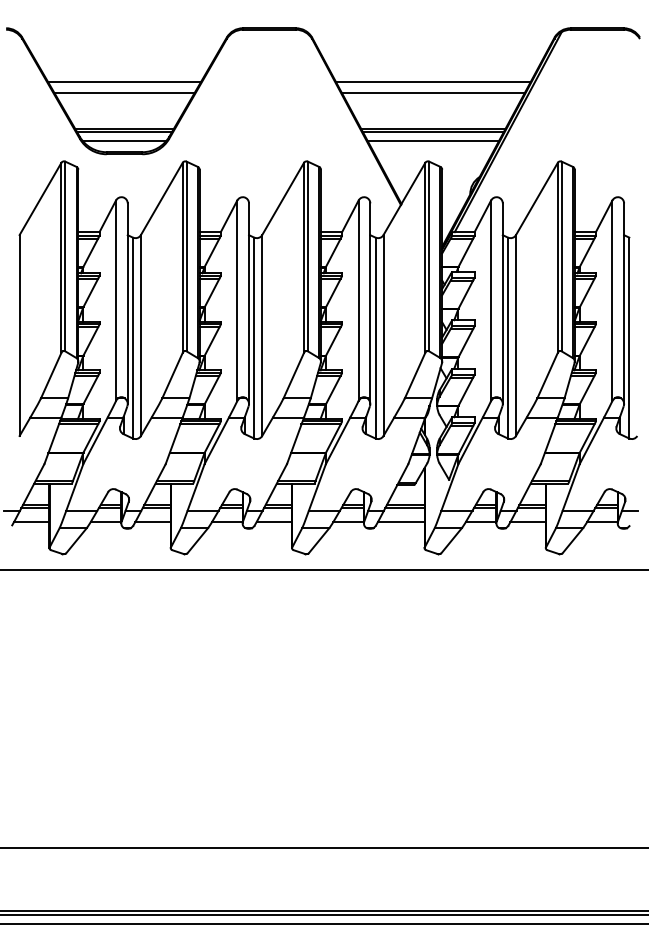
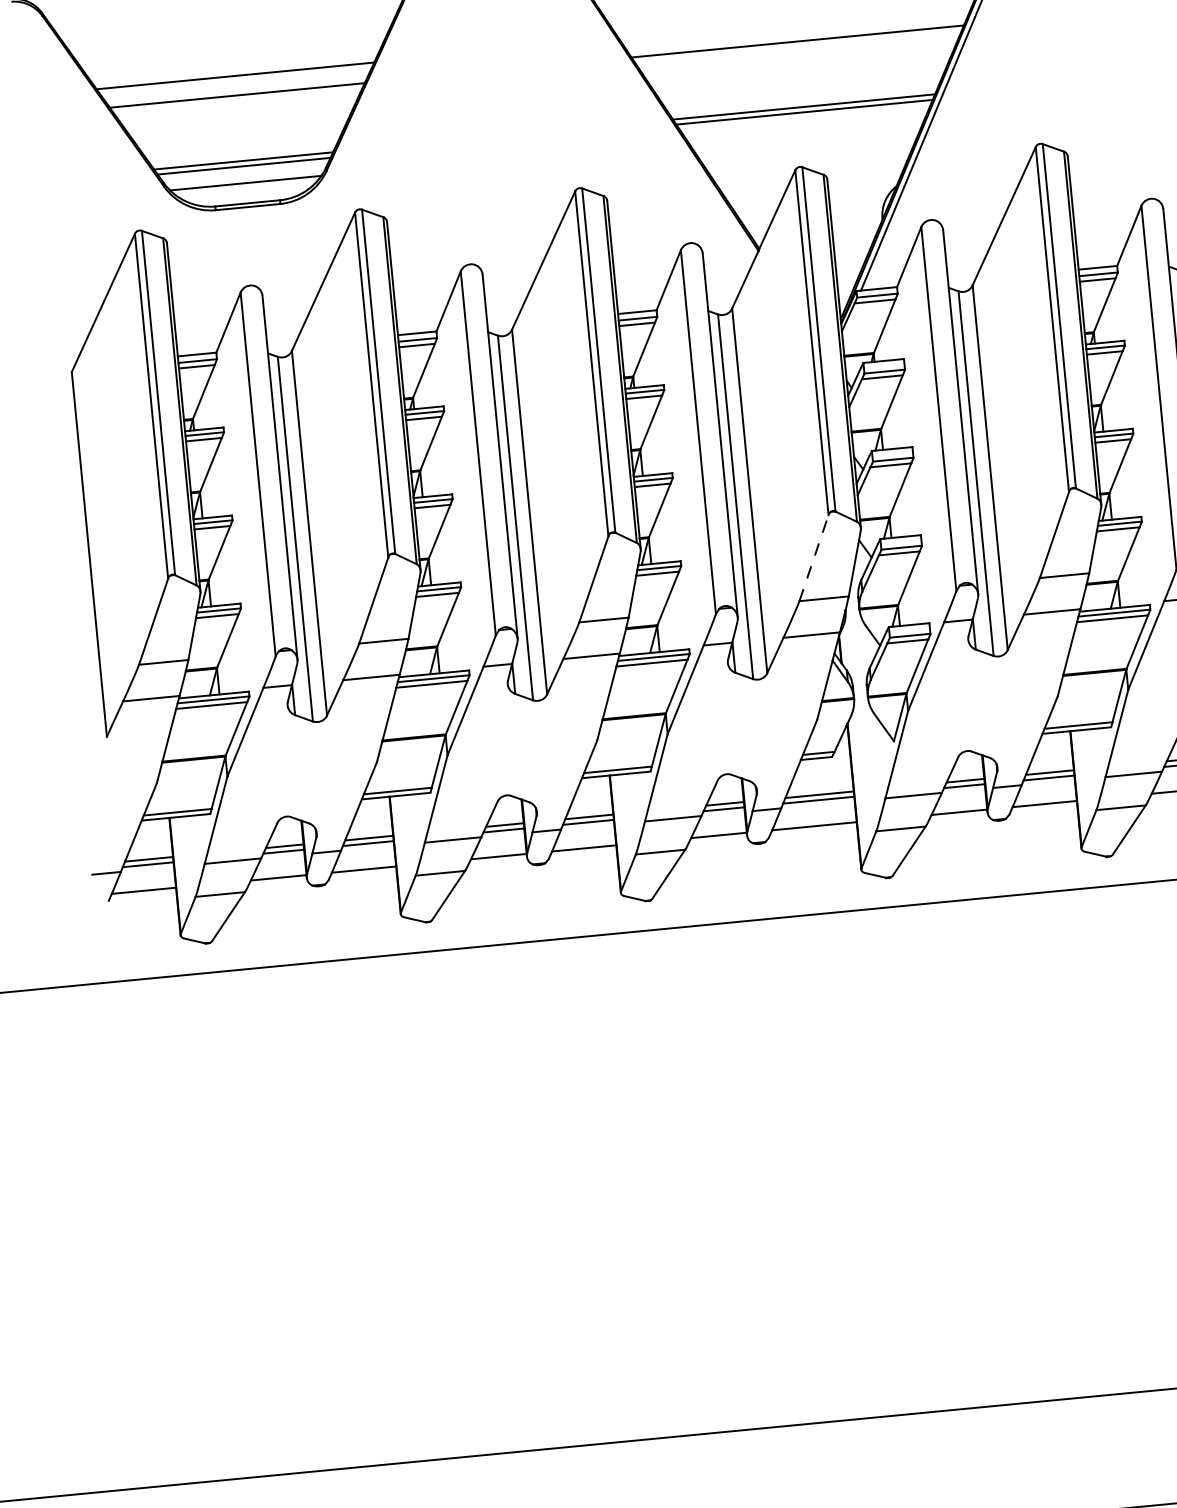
line: (432, 82) -> (794, 23), removed
line: (432, 141) -> (804, 130), removed
line: (415, 375) -> (814, 557), solid -> dashed

